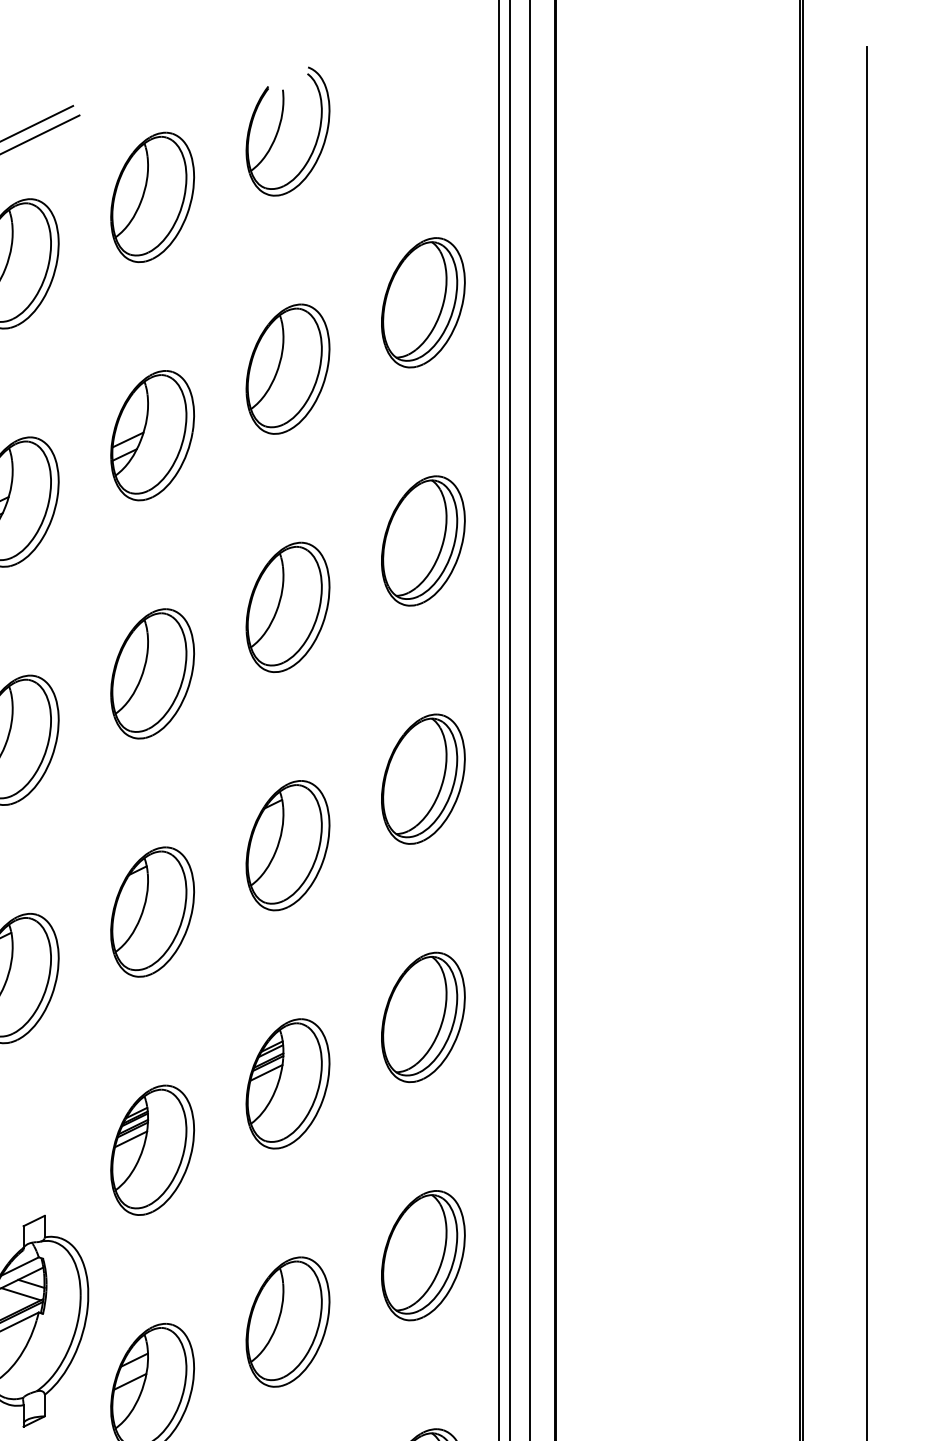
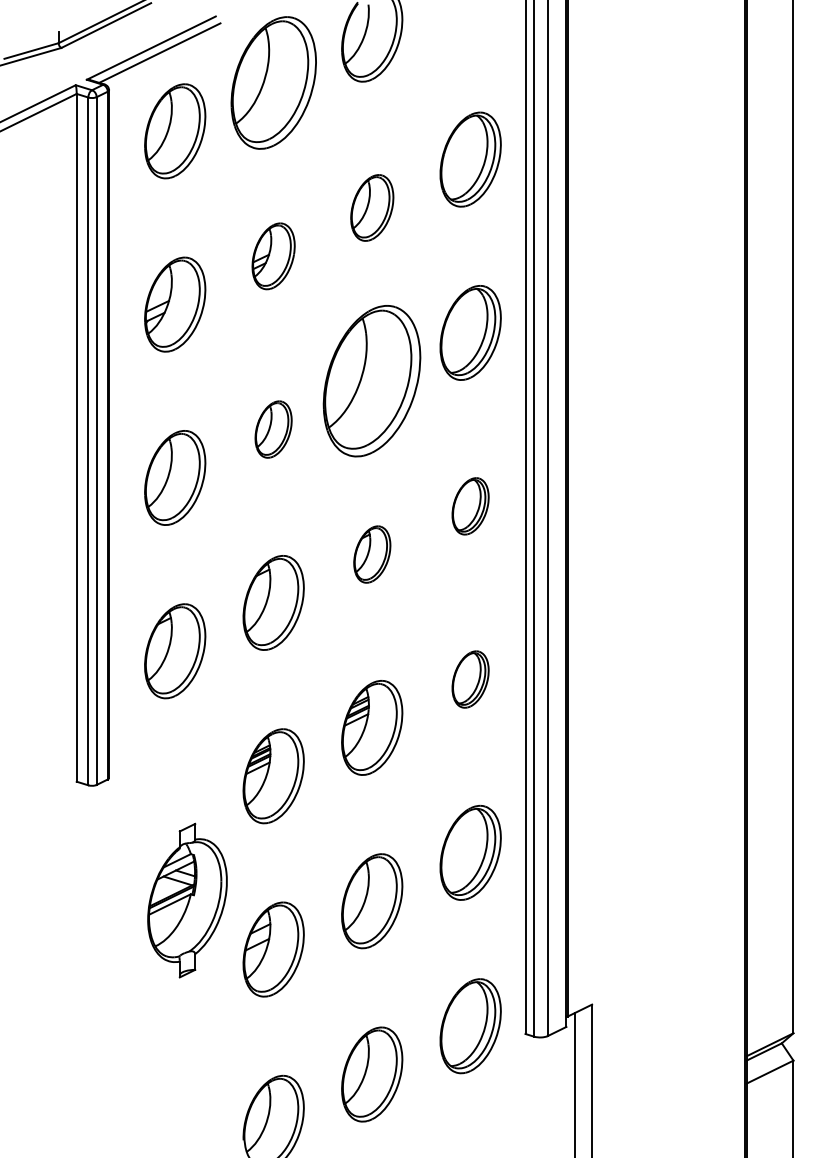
part: (152, 196) -> (273, 82), size x1.4
part: (288, 368) -> (372, 207), size x0.7
part: (152, 435) -> (273, 256), size x0.7
part: (288, 607) -> (372, 381), size x1.6
part: (152, 673) -> (273, 429), size x0.6
part: (423, 779) -> (470, 506), size x0.6
part: (288, 845) -> (372, 554), size x0.6
part: (423, 1017) -> (470, 679), size x0.6

